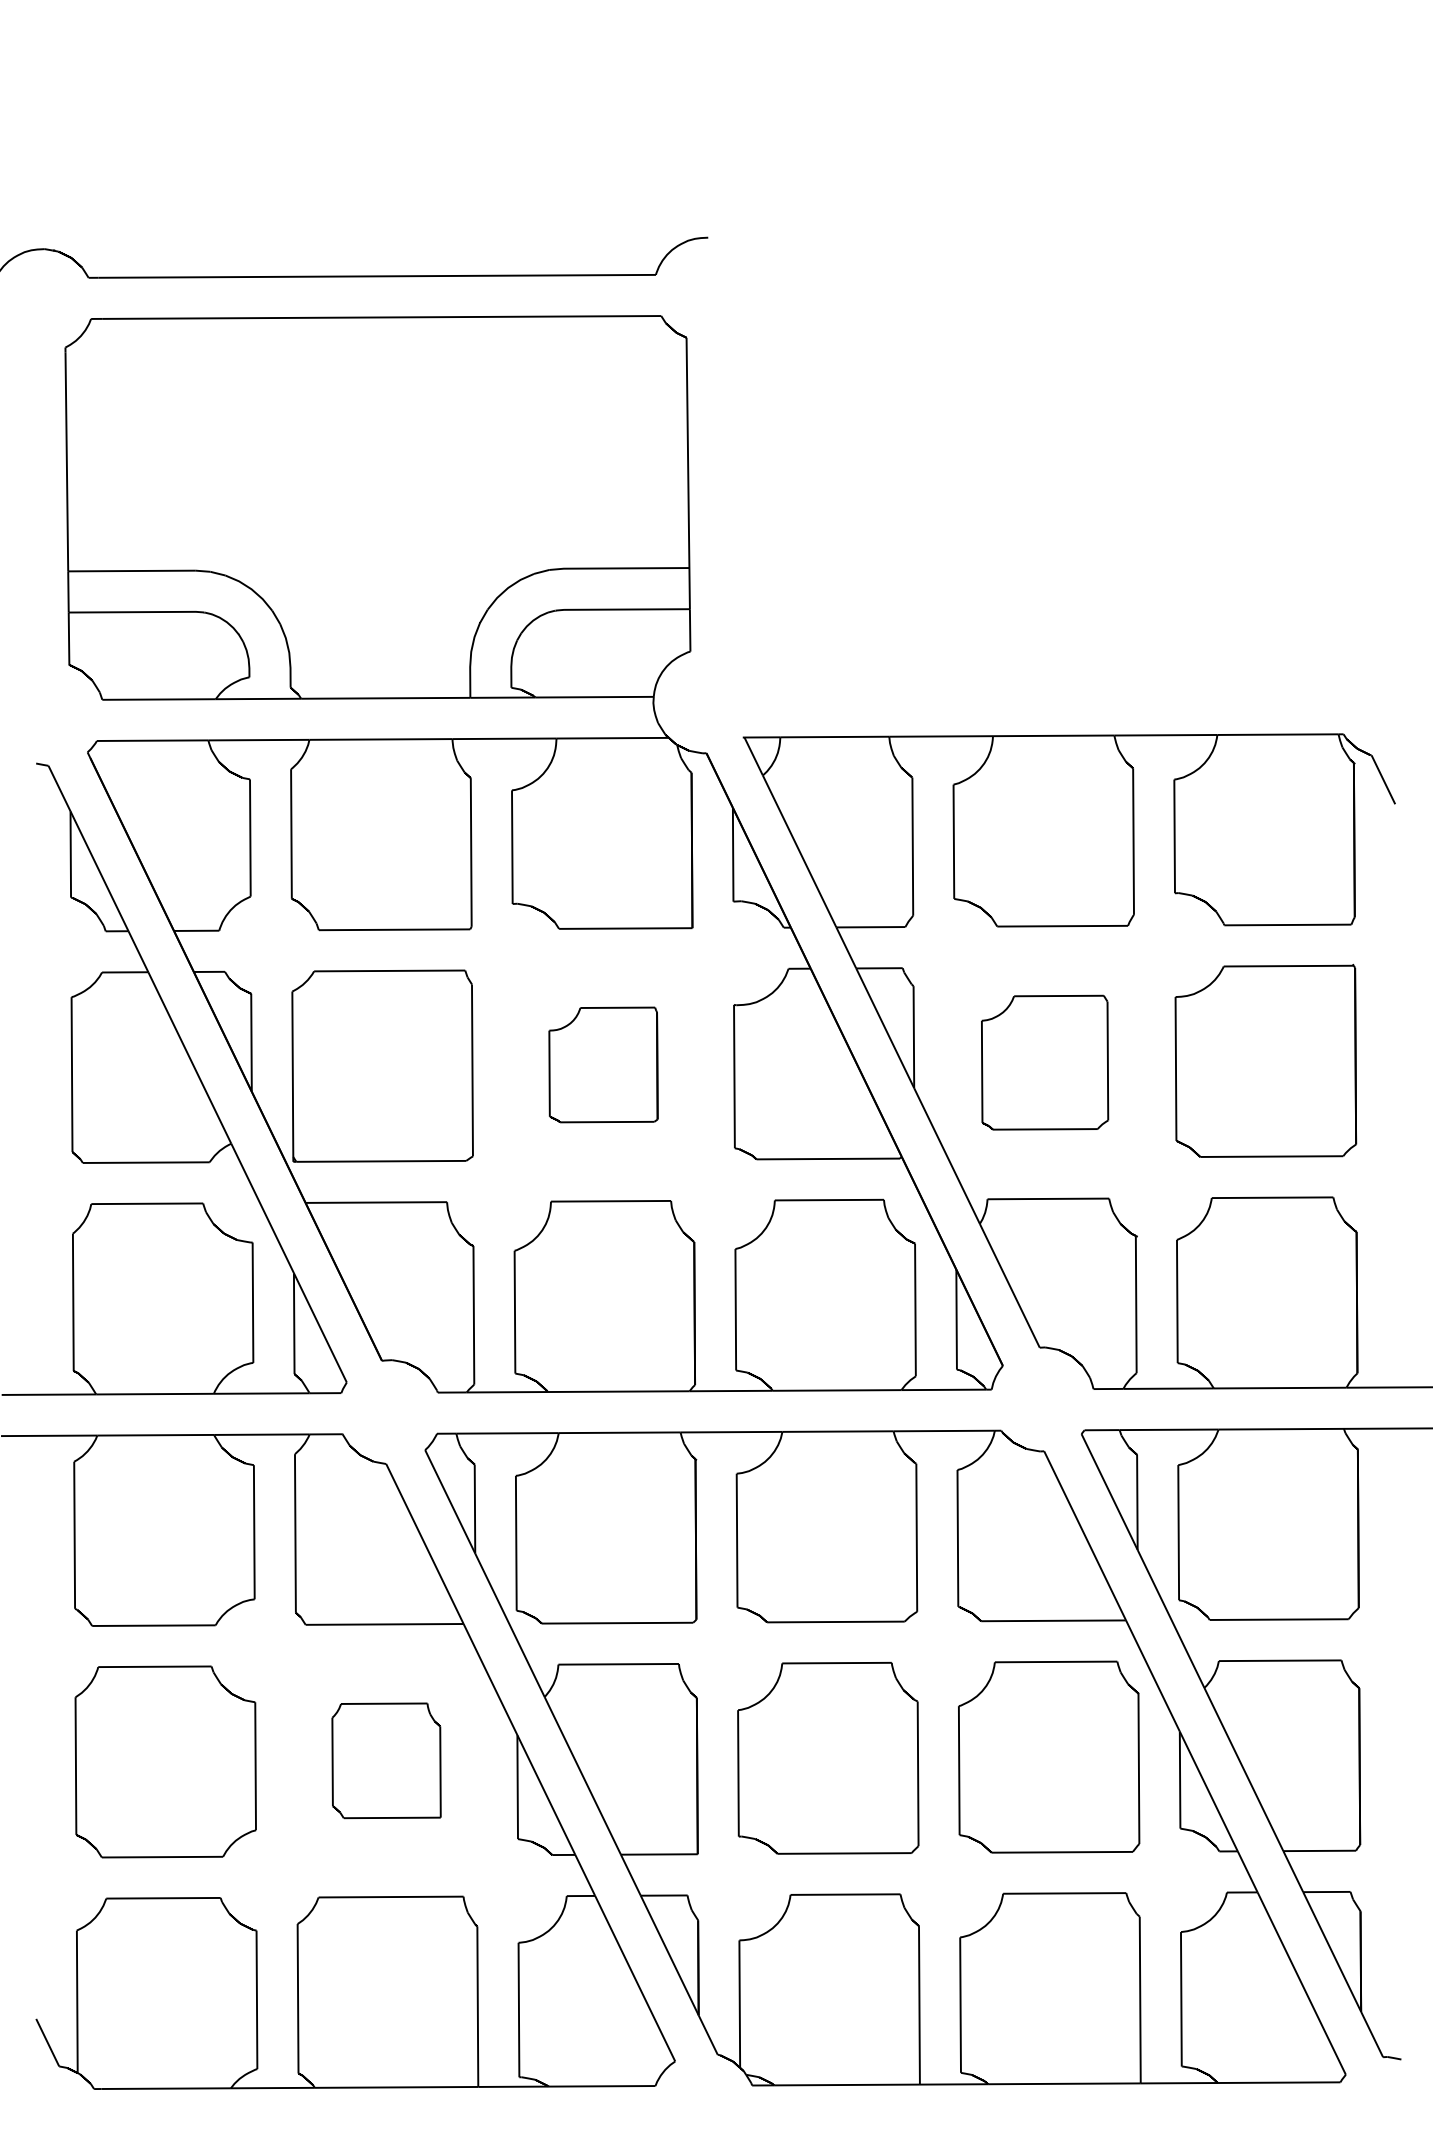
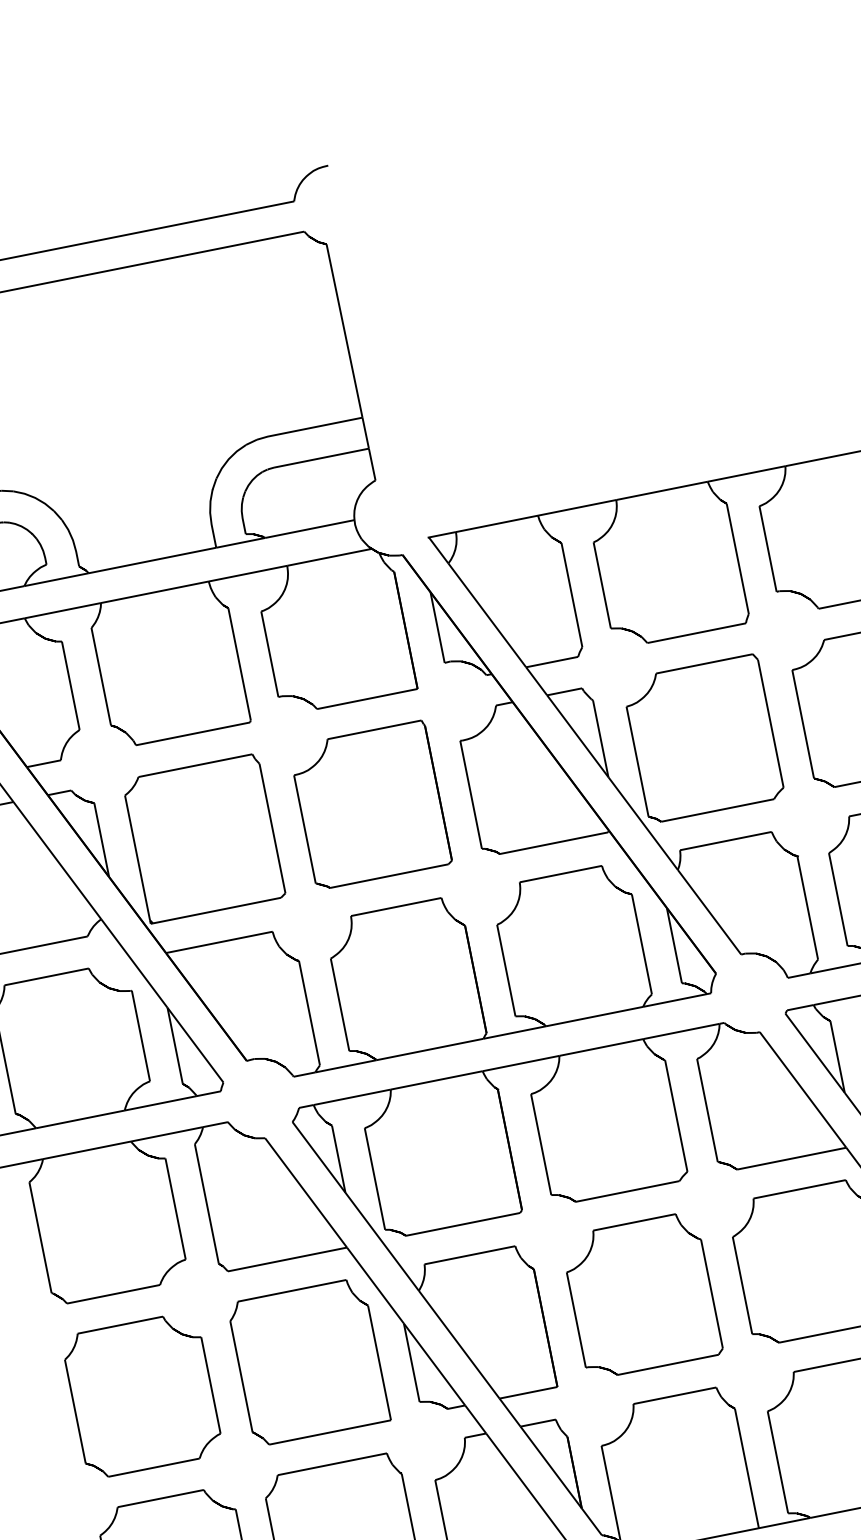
part: (1044, 1062) -> (702, 738), size x1.43
part: (603, 1064) -> (370, 804), size x1.67
part: (386, 1760) -> (308, 1361), size x1.67

